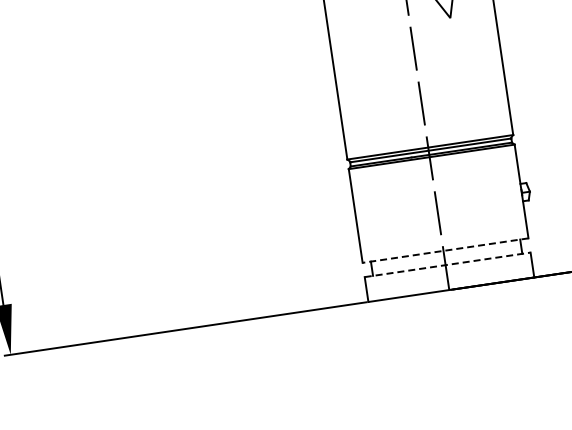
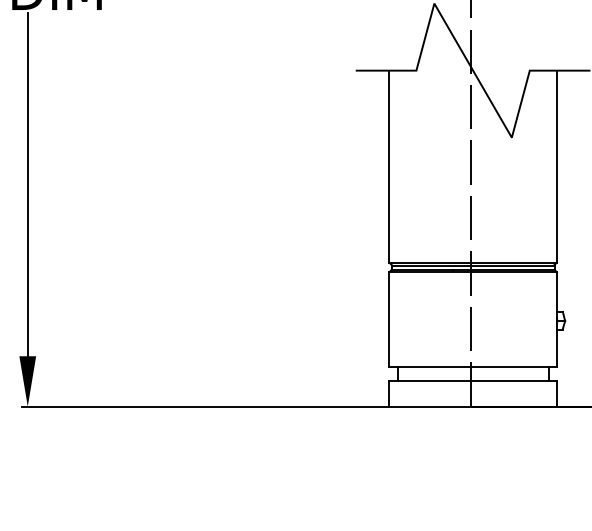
line: (446, 251) -> (473, 367), dashed -> solid
line: (448, 264) -> (473, 381), dashed -> solid

